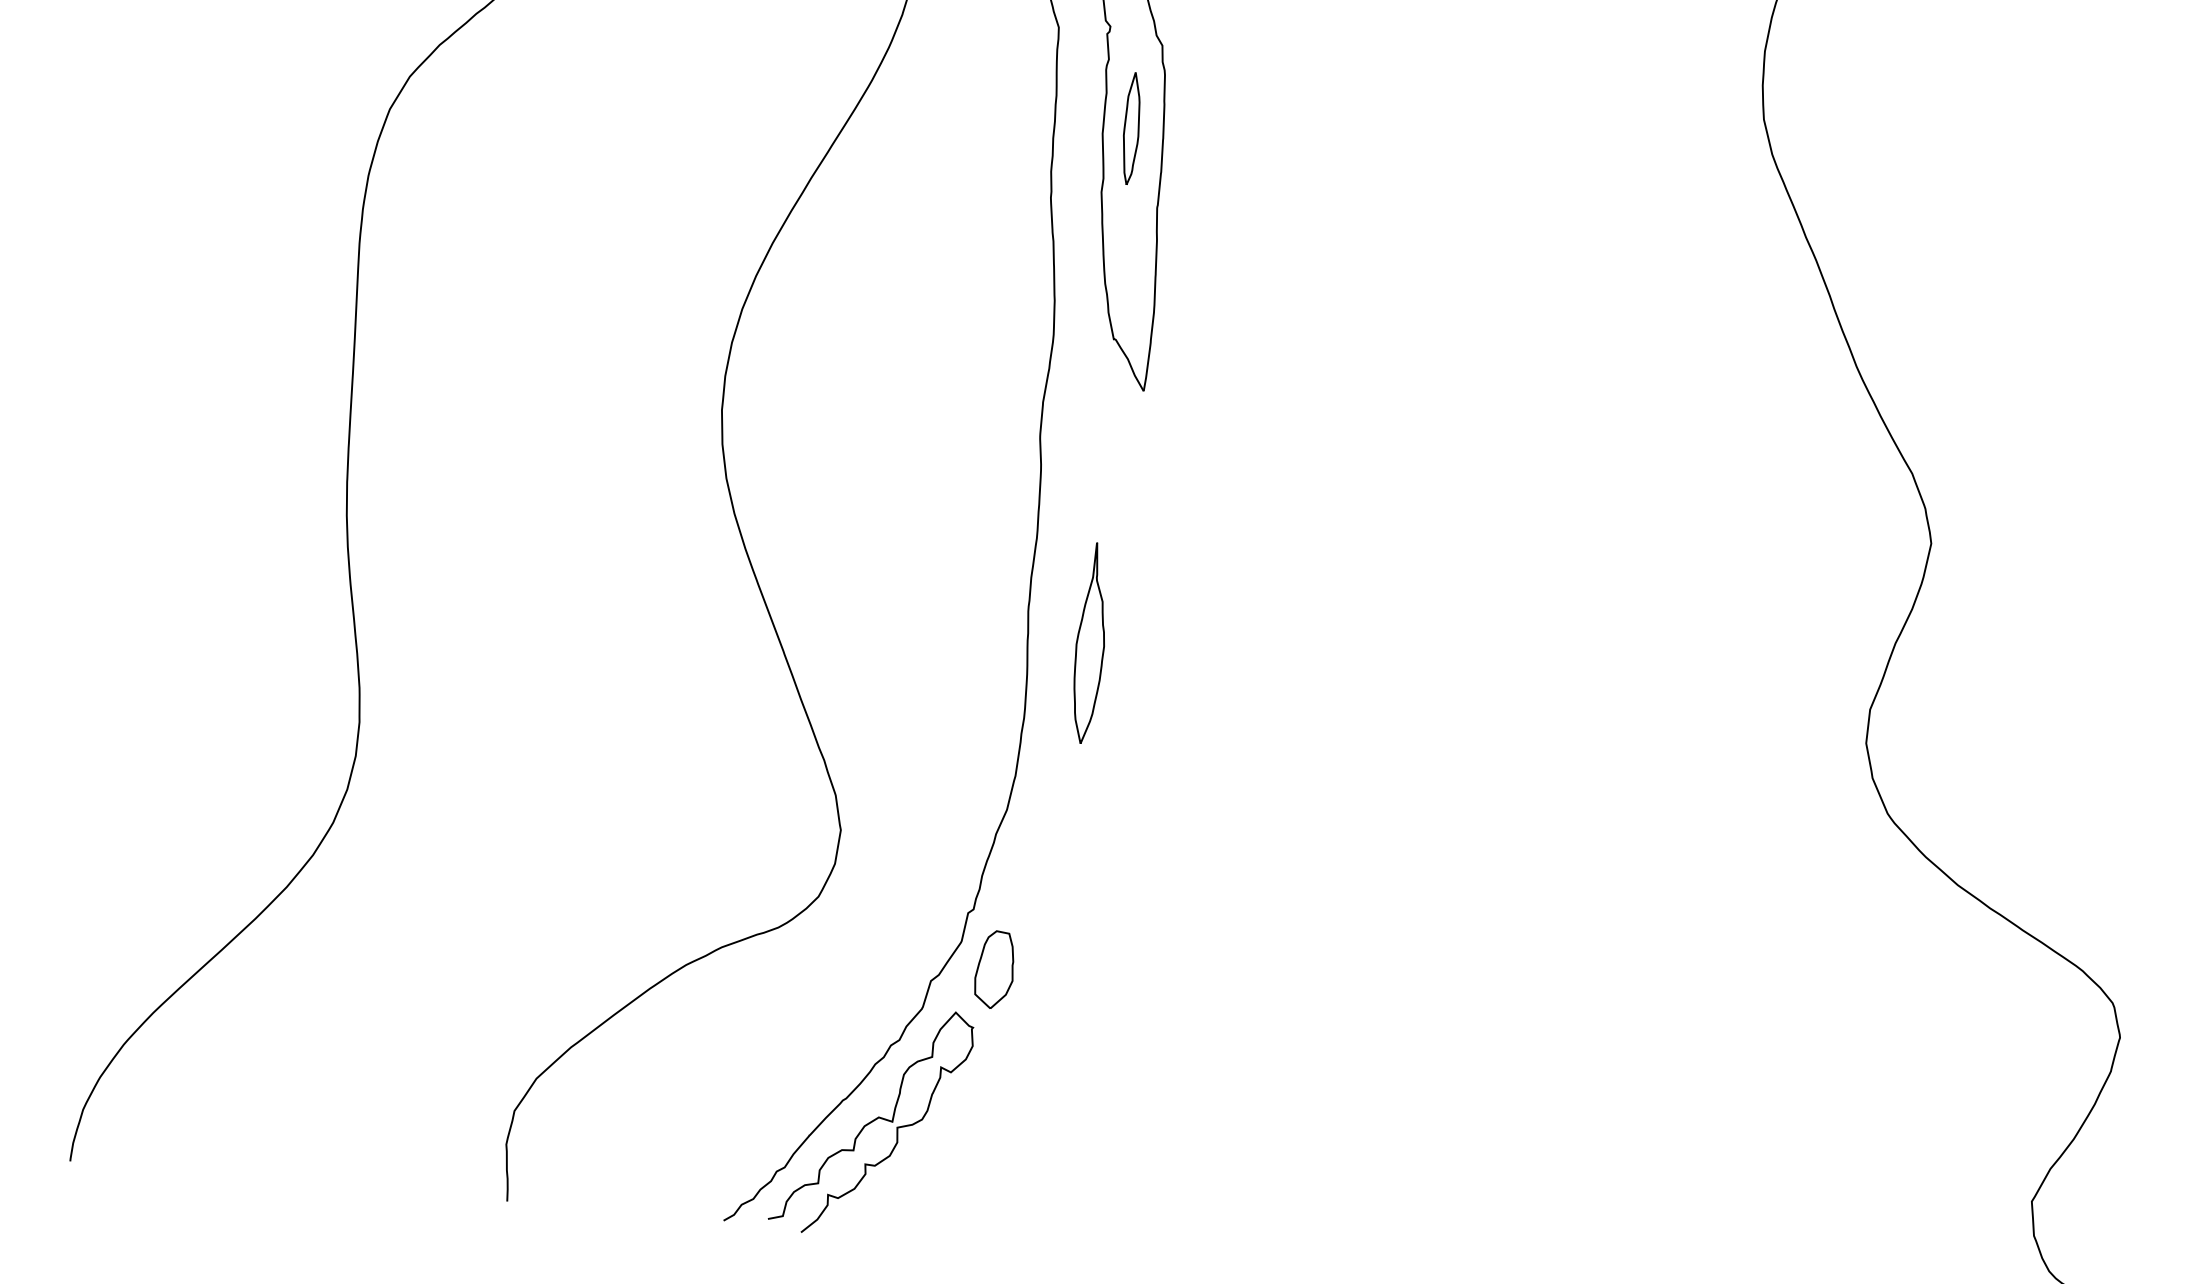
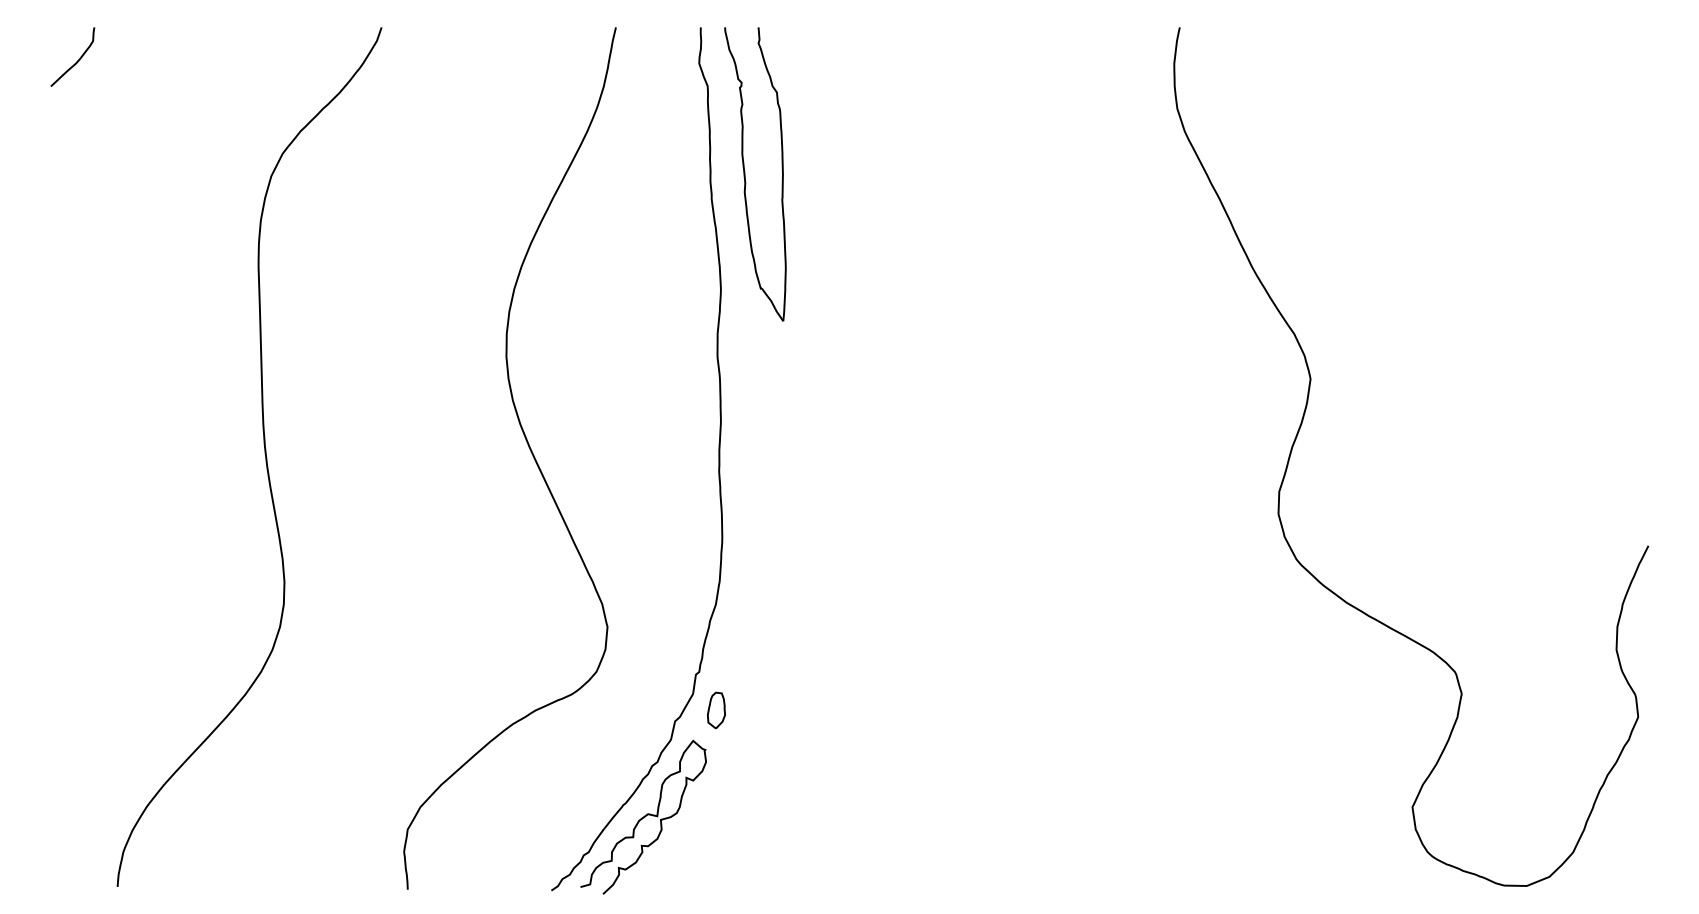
part: (1130, 127) -> (760, 148), removed
part: (1089, 642) -> (761, 489), removed
part: (994, 969) -> (716, 710), size x0.7

